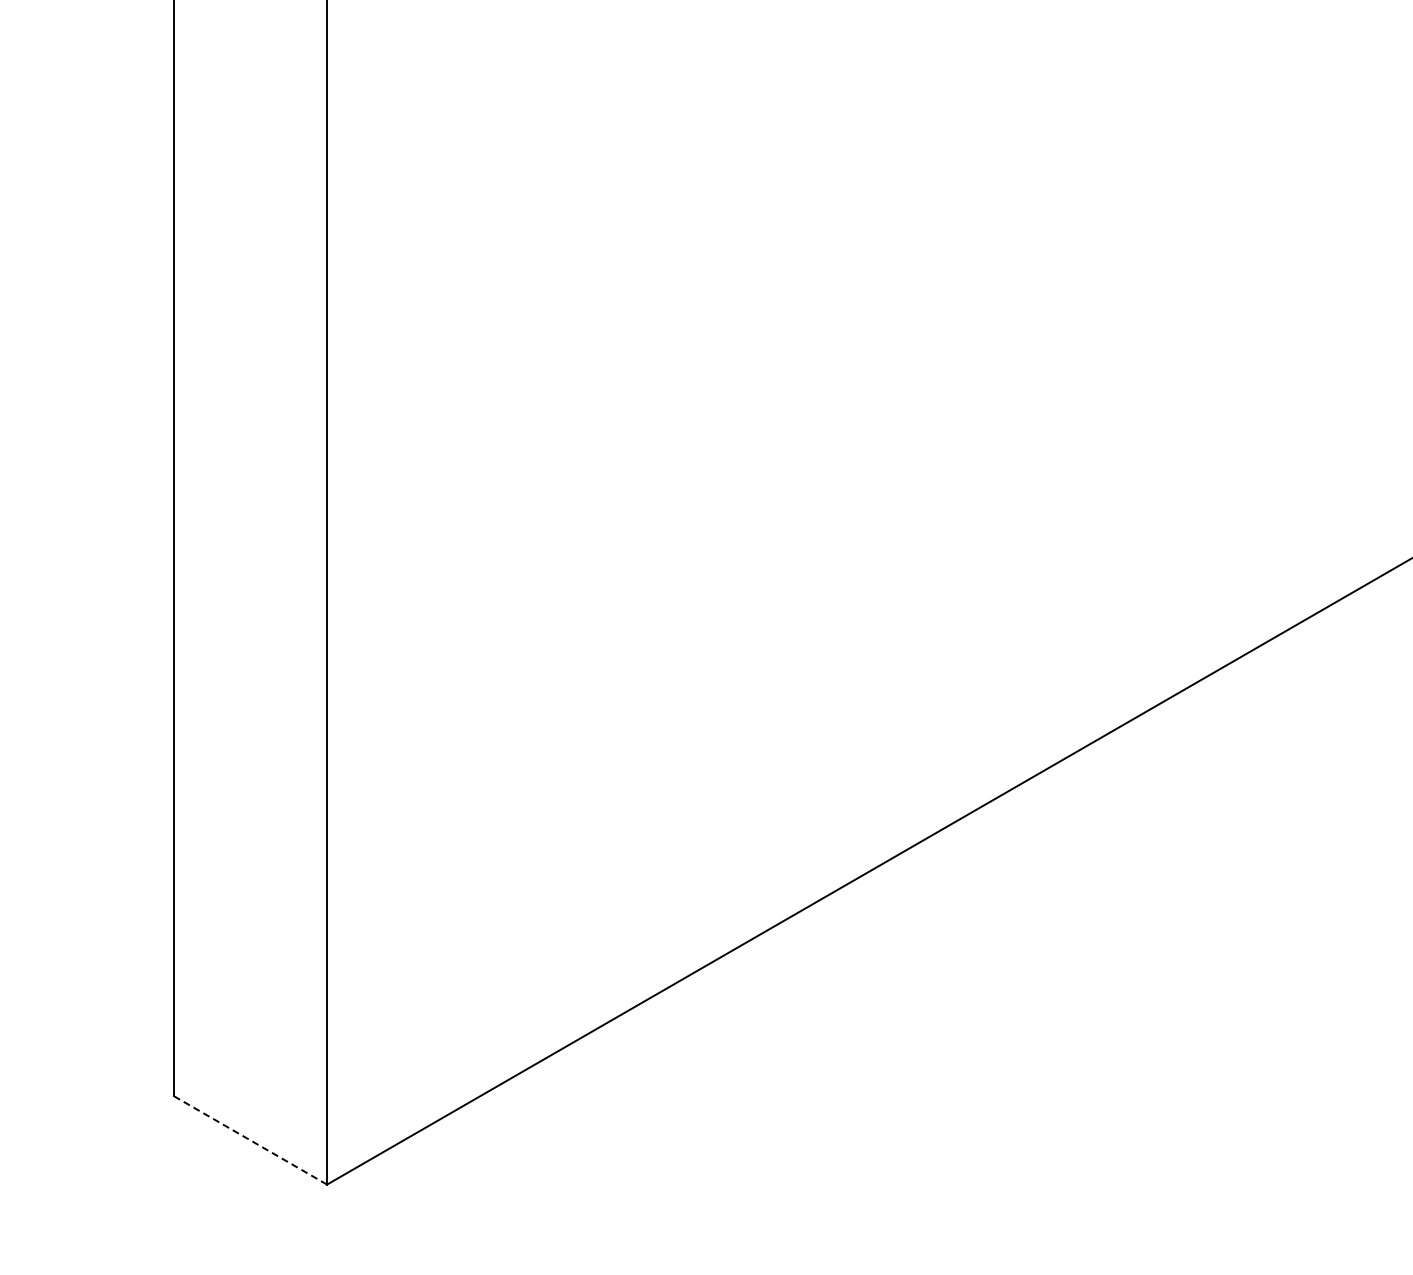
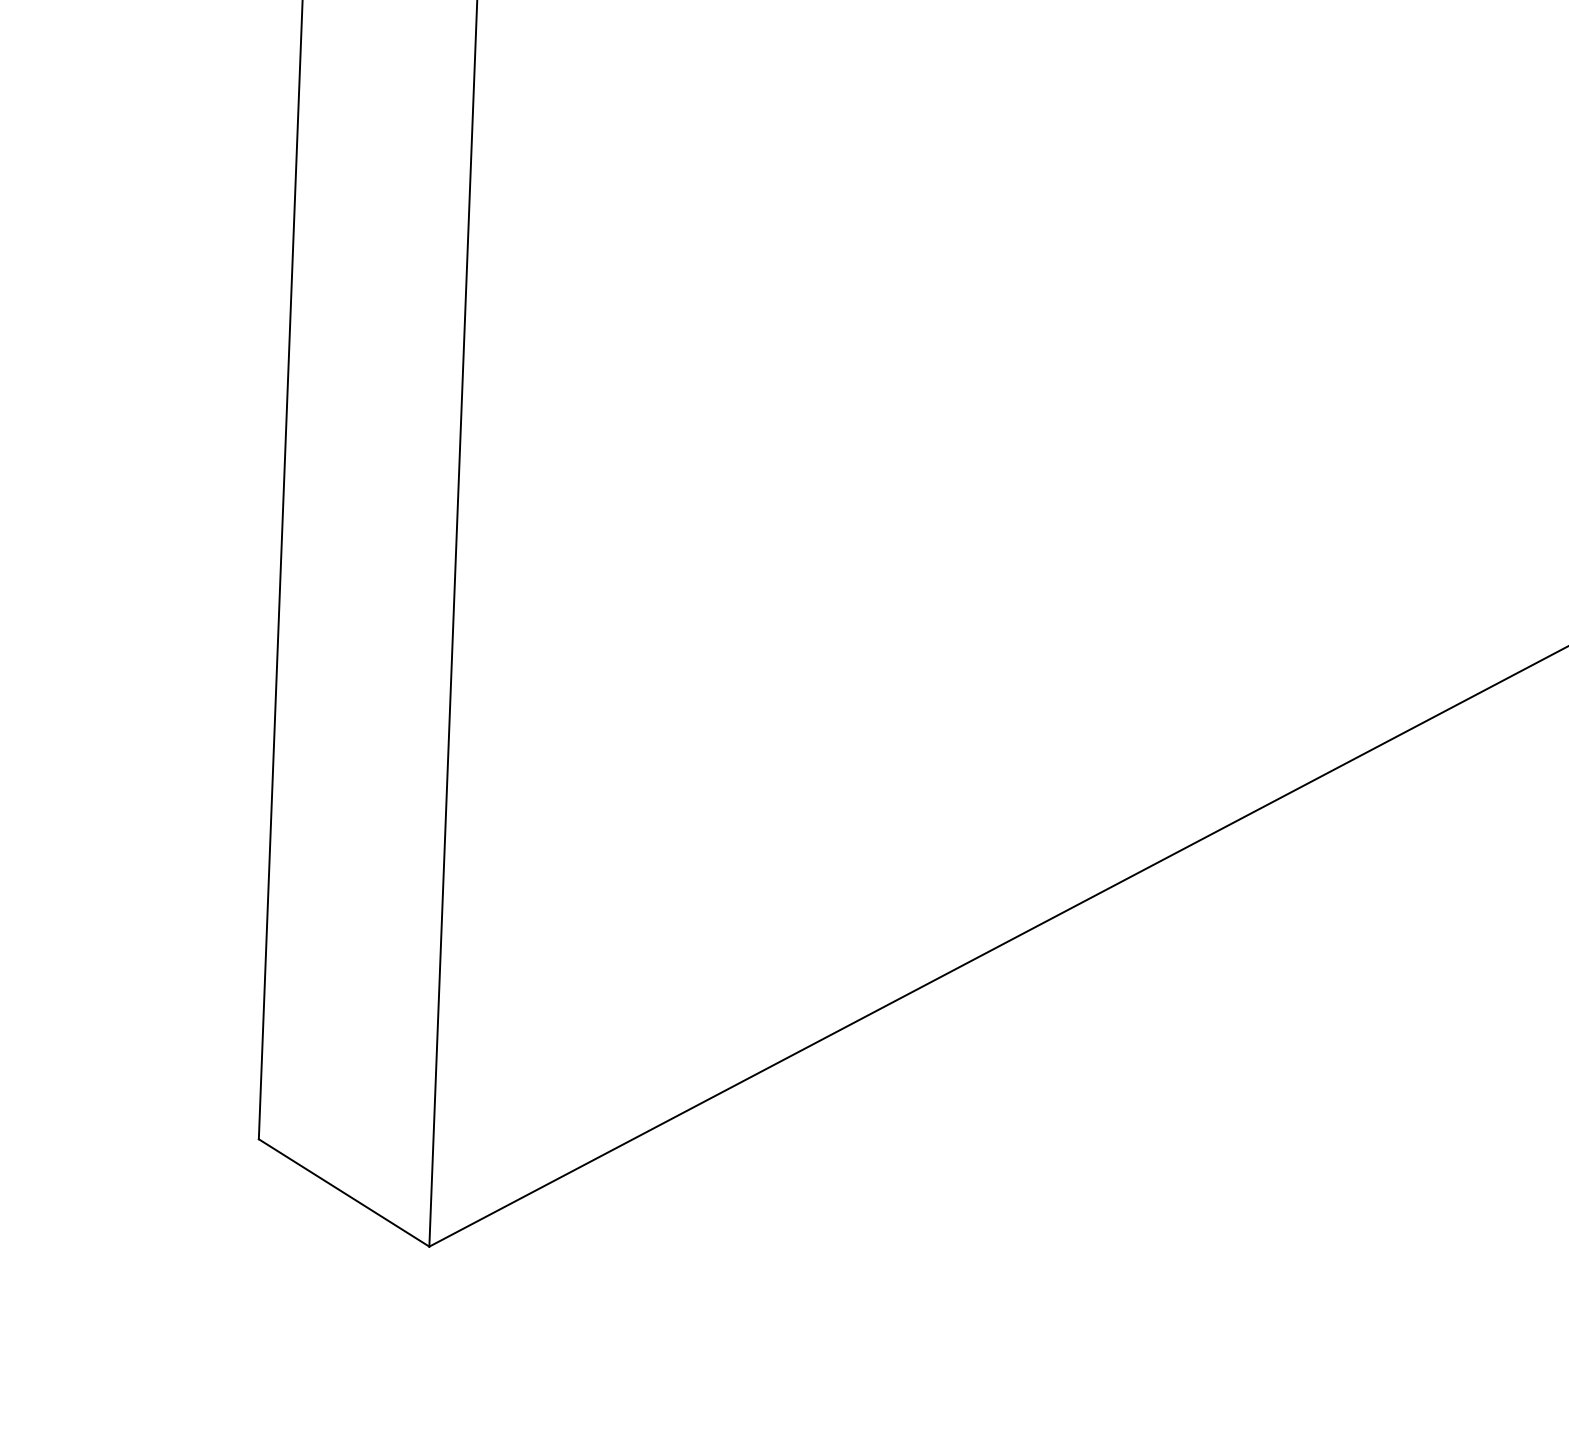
line: (250, 1140) -> (343, 1192), dashed -> solid

